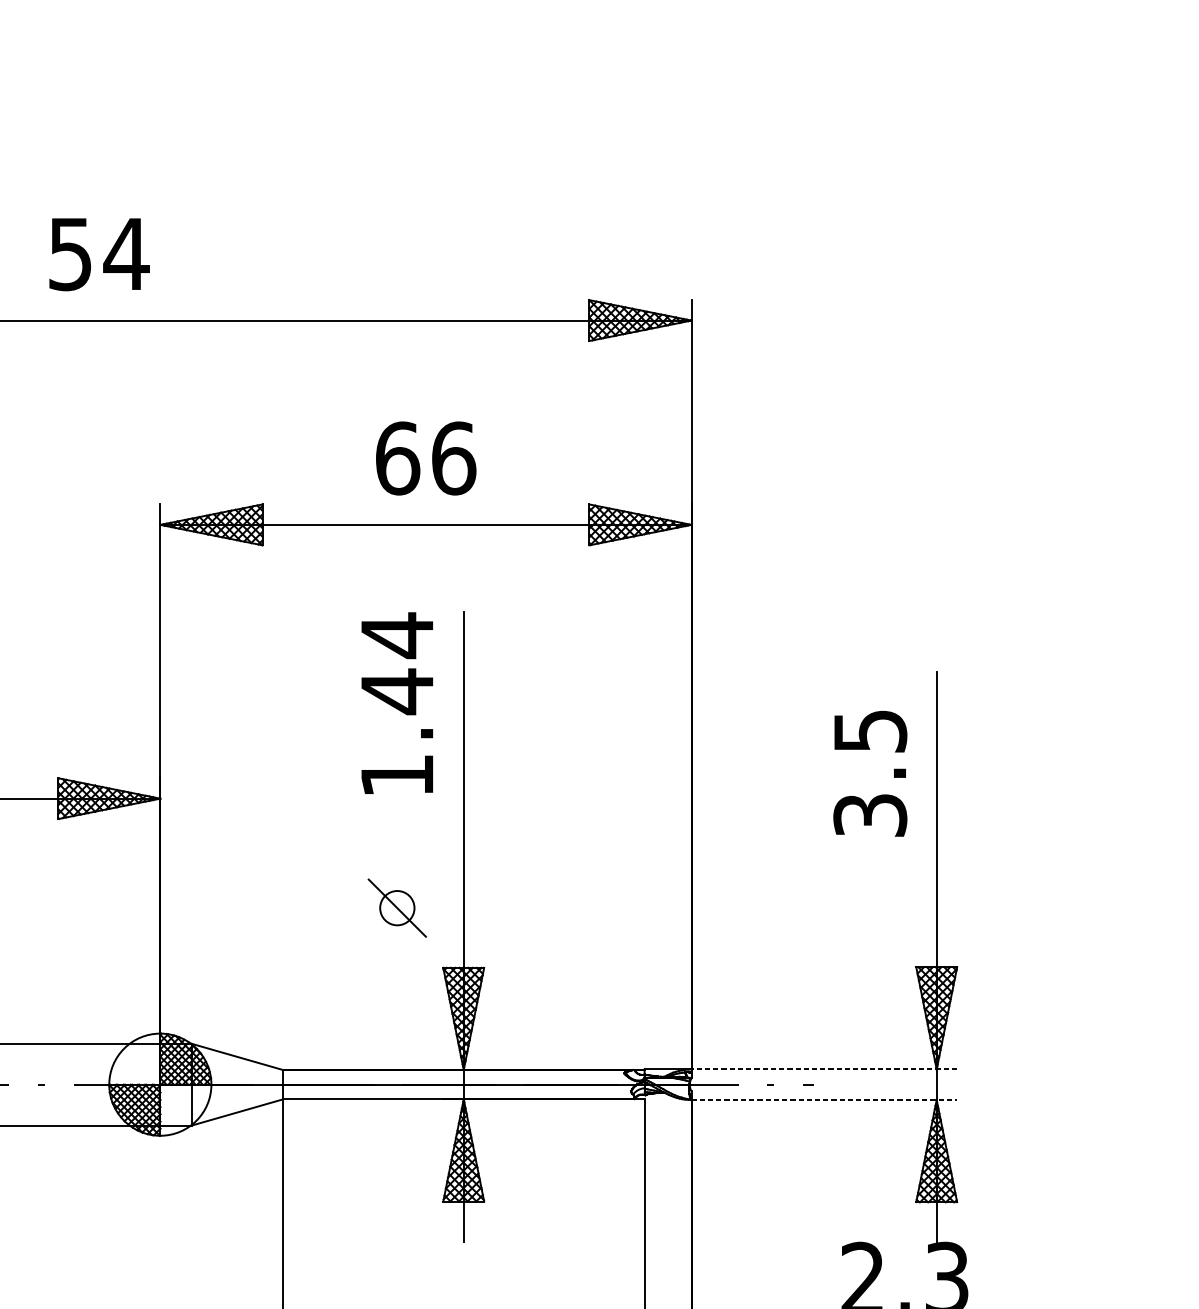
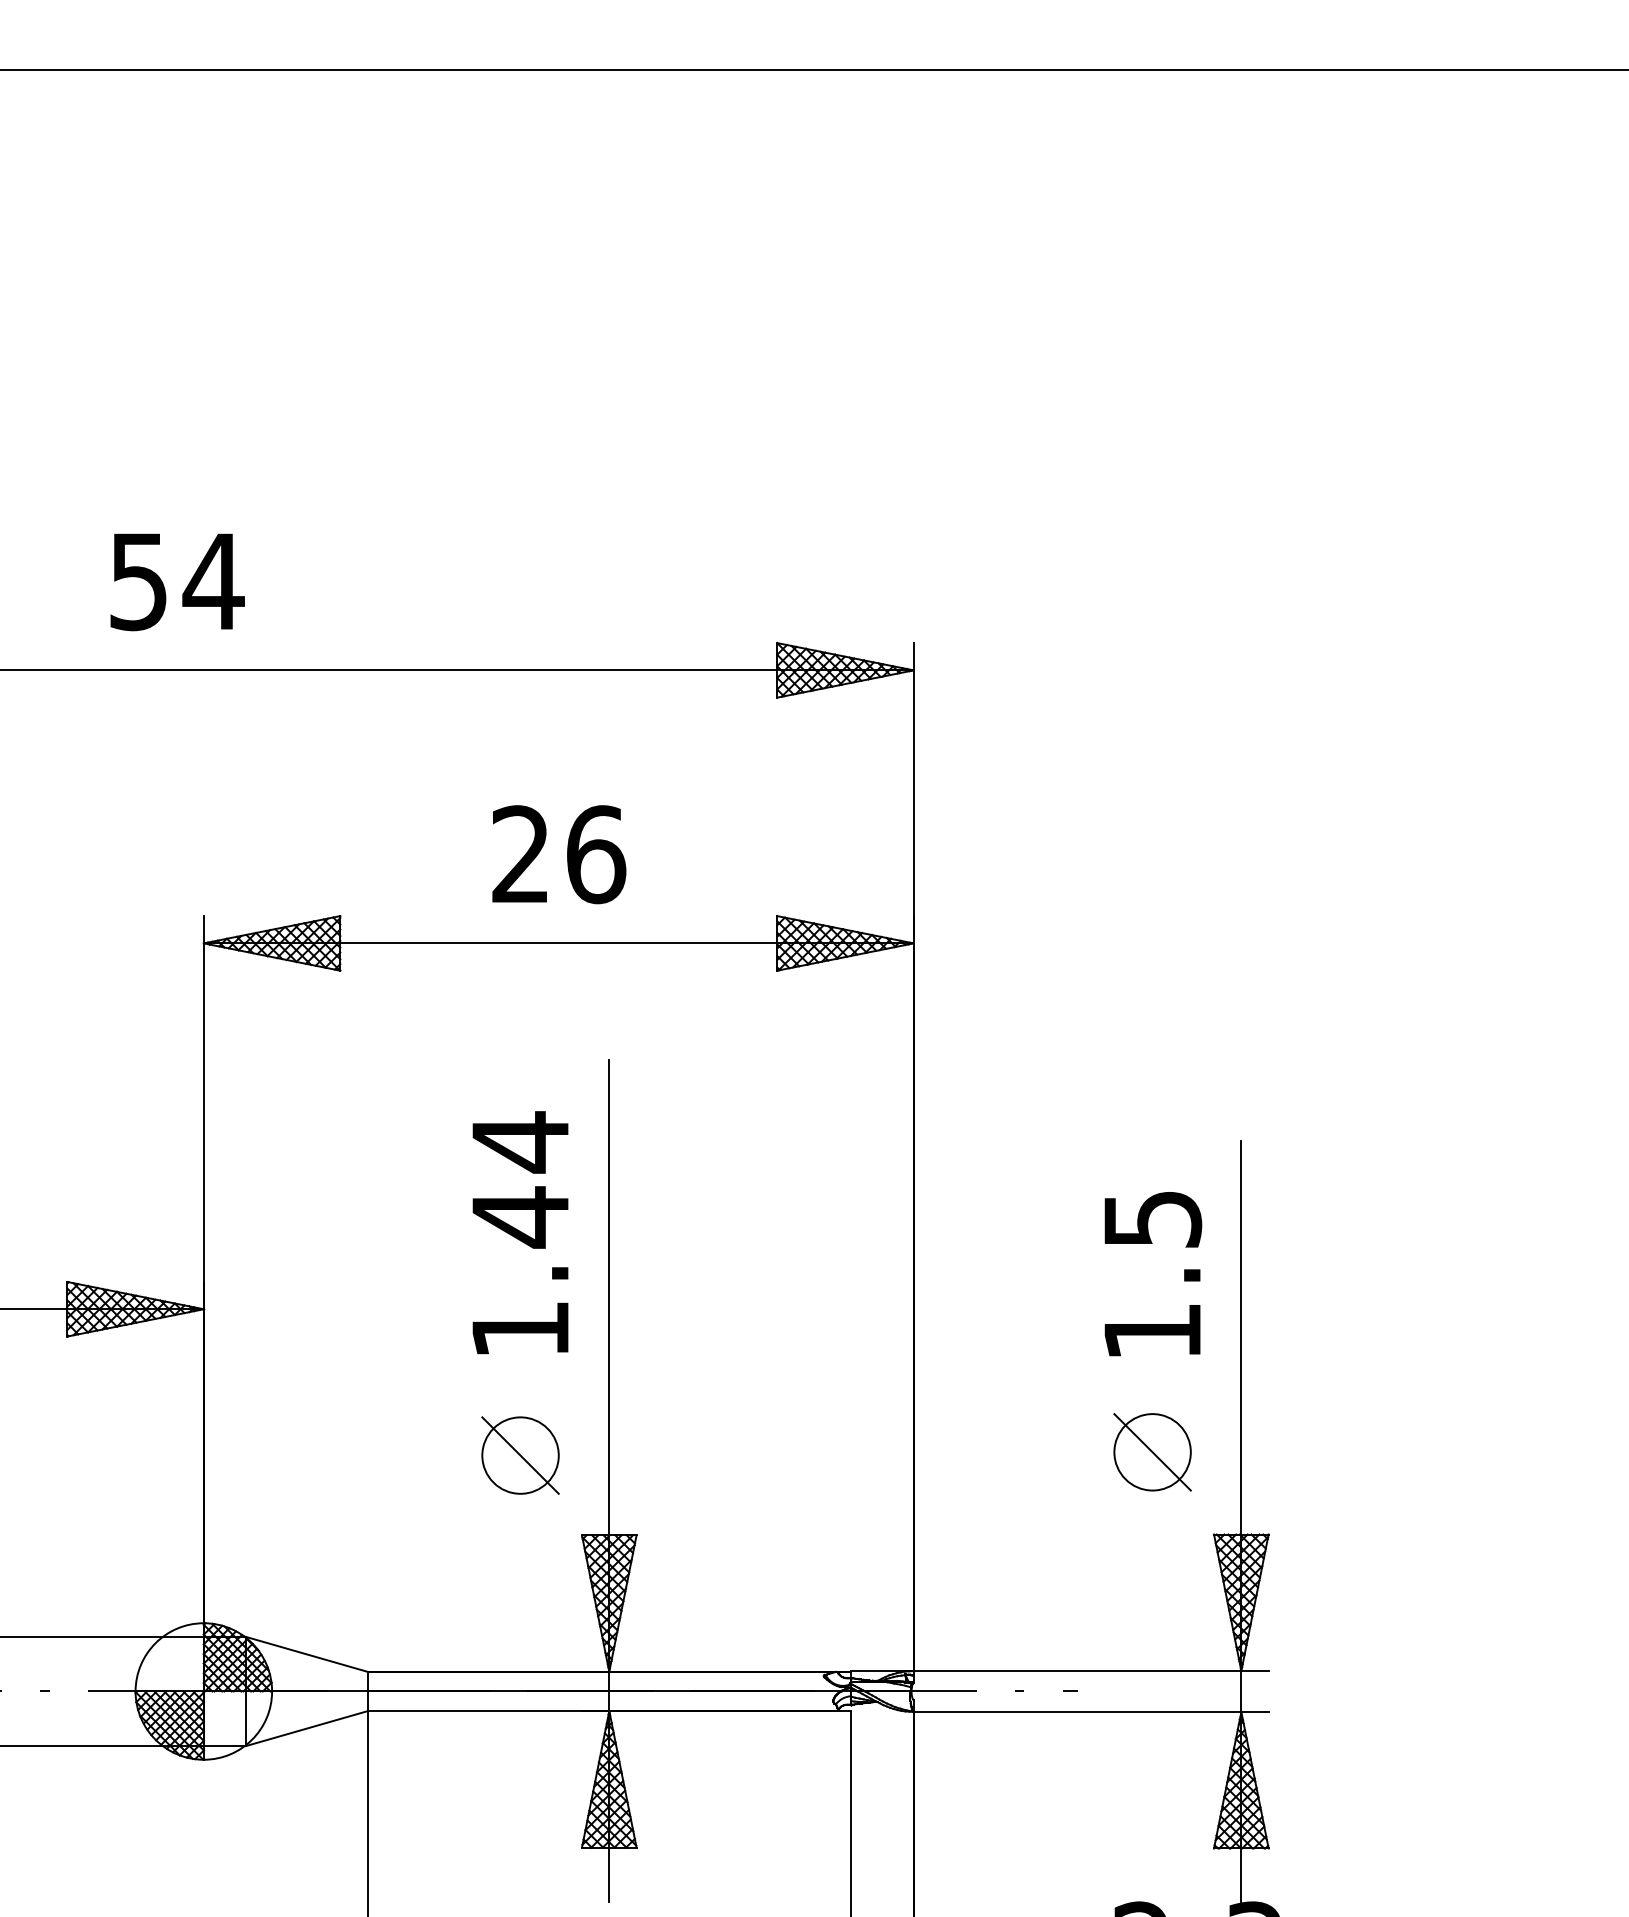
text: (99, 254) -> (177, 582), moved
text: (398, 458) -> (521, 854), 66 -> 26
text: (397, 703) -> (520, 1232), moved
text: (870, 815) -> (1152, 1331), 3.5 -> 1.5
part: (870, 905) -> (1152, 1452), added
circle: (397, 908) -> (520, 1455), size x1.67
line: (823, 1069) -> (1090, 1671), dashed -> solid
line: (824, 1099) -> (1091, 1711), dashed -> solid

